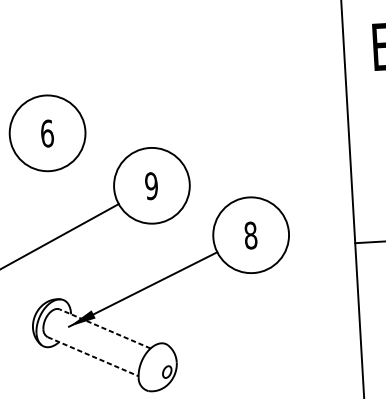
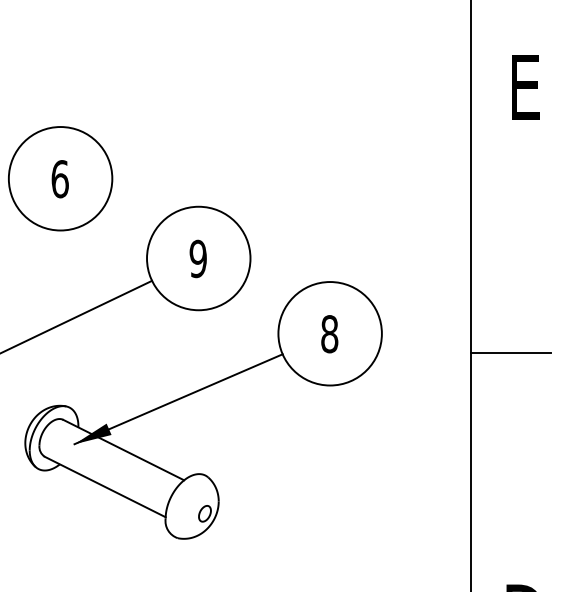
line: (105, 329) -> (123, 450), dashed -> solid
line: (93, 357) -> (105, 487), dashed -> solid

